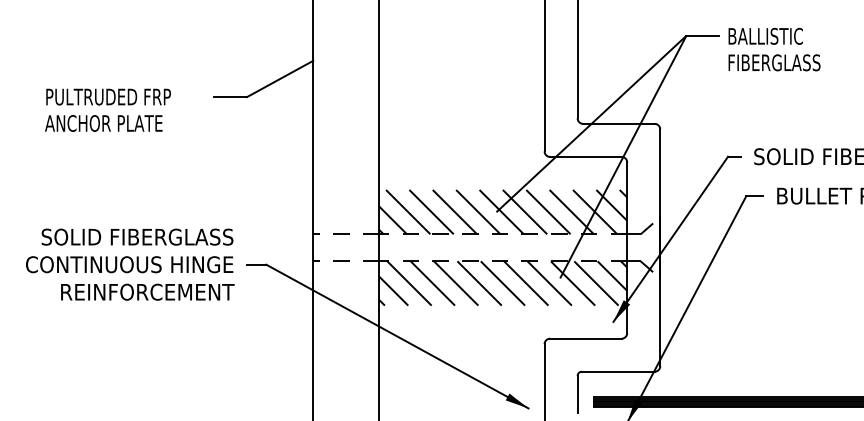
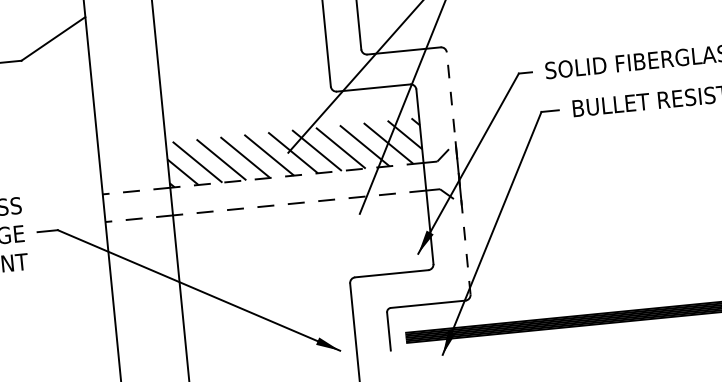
line: (660, 247) -> (458, 173), solid -> dashed
hatch: (503, 283) -> (302, 225), removed

